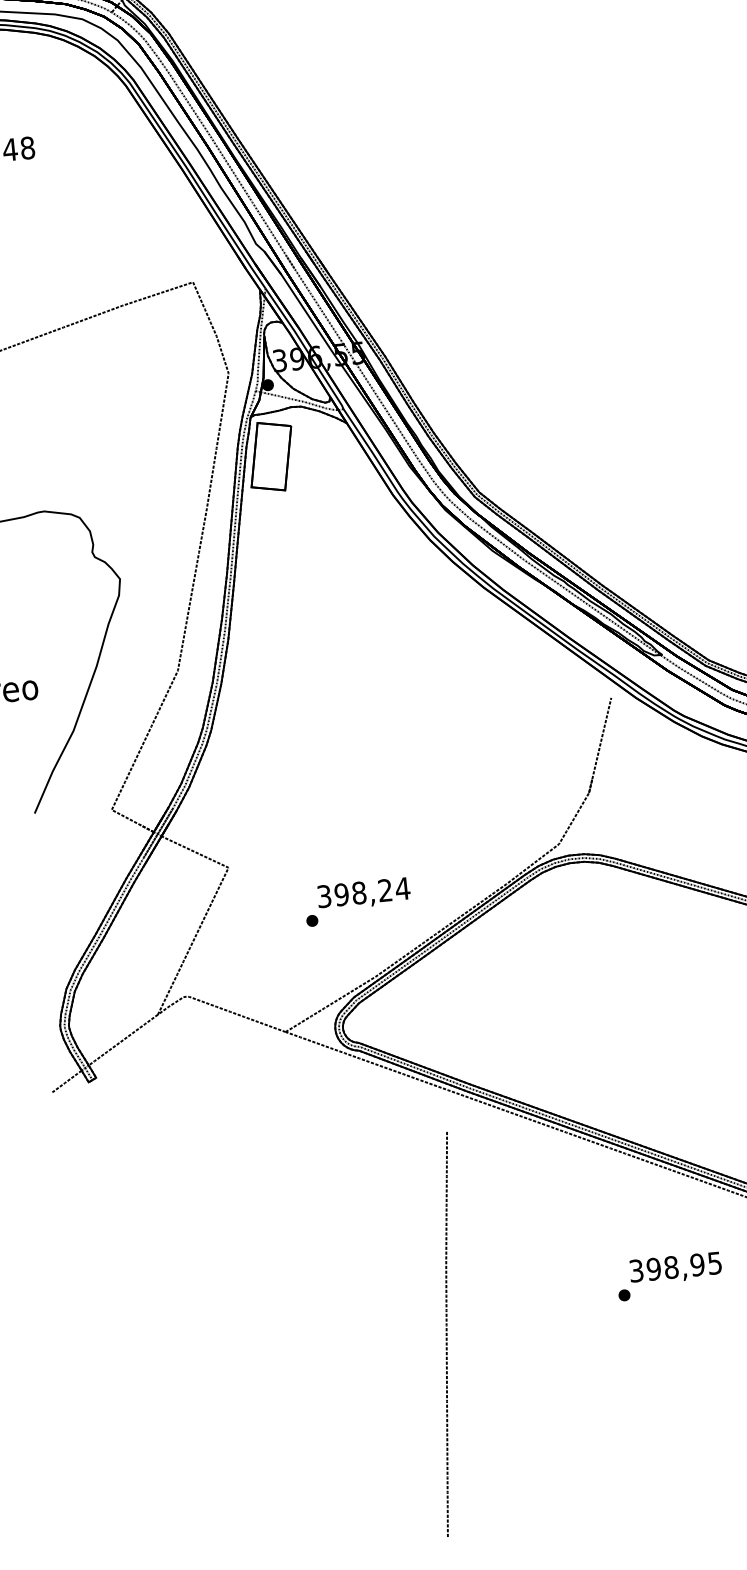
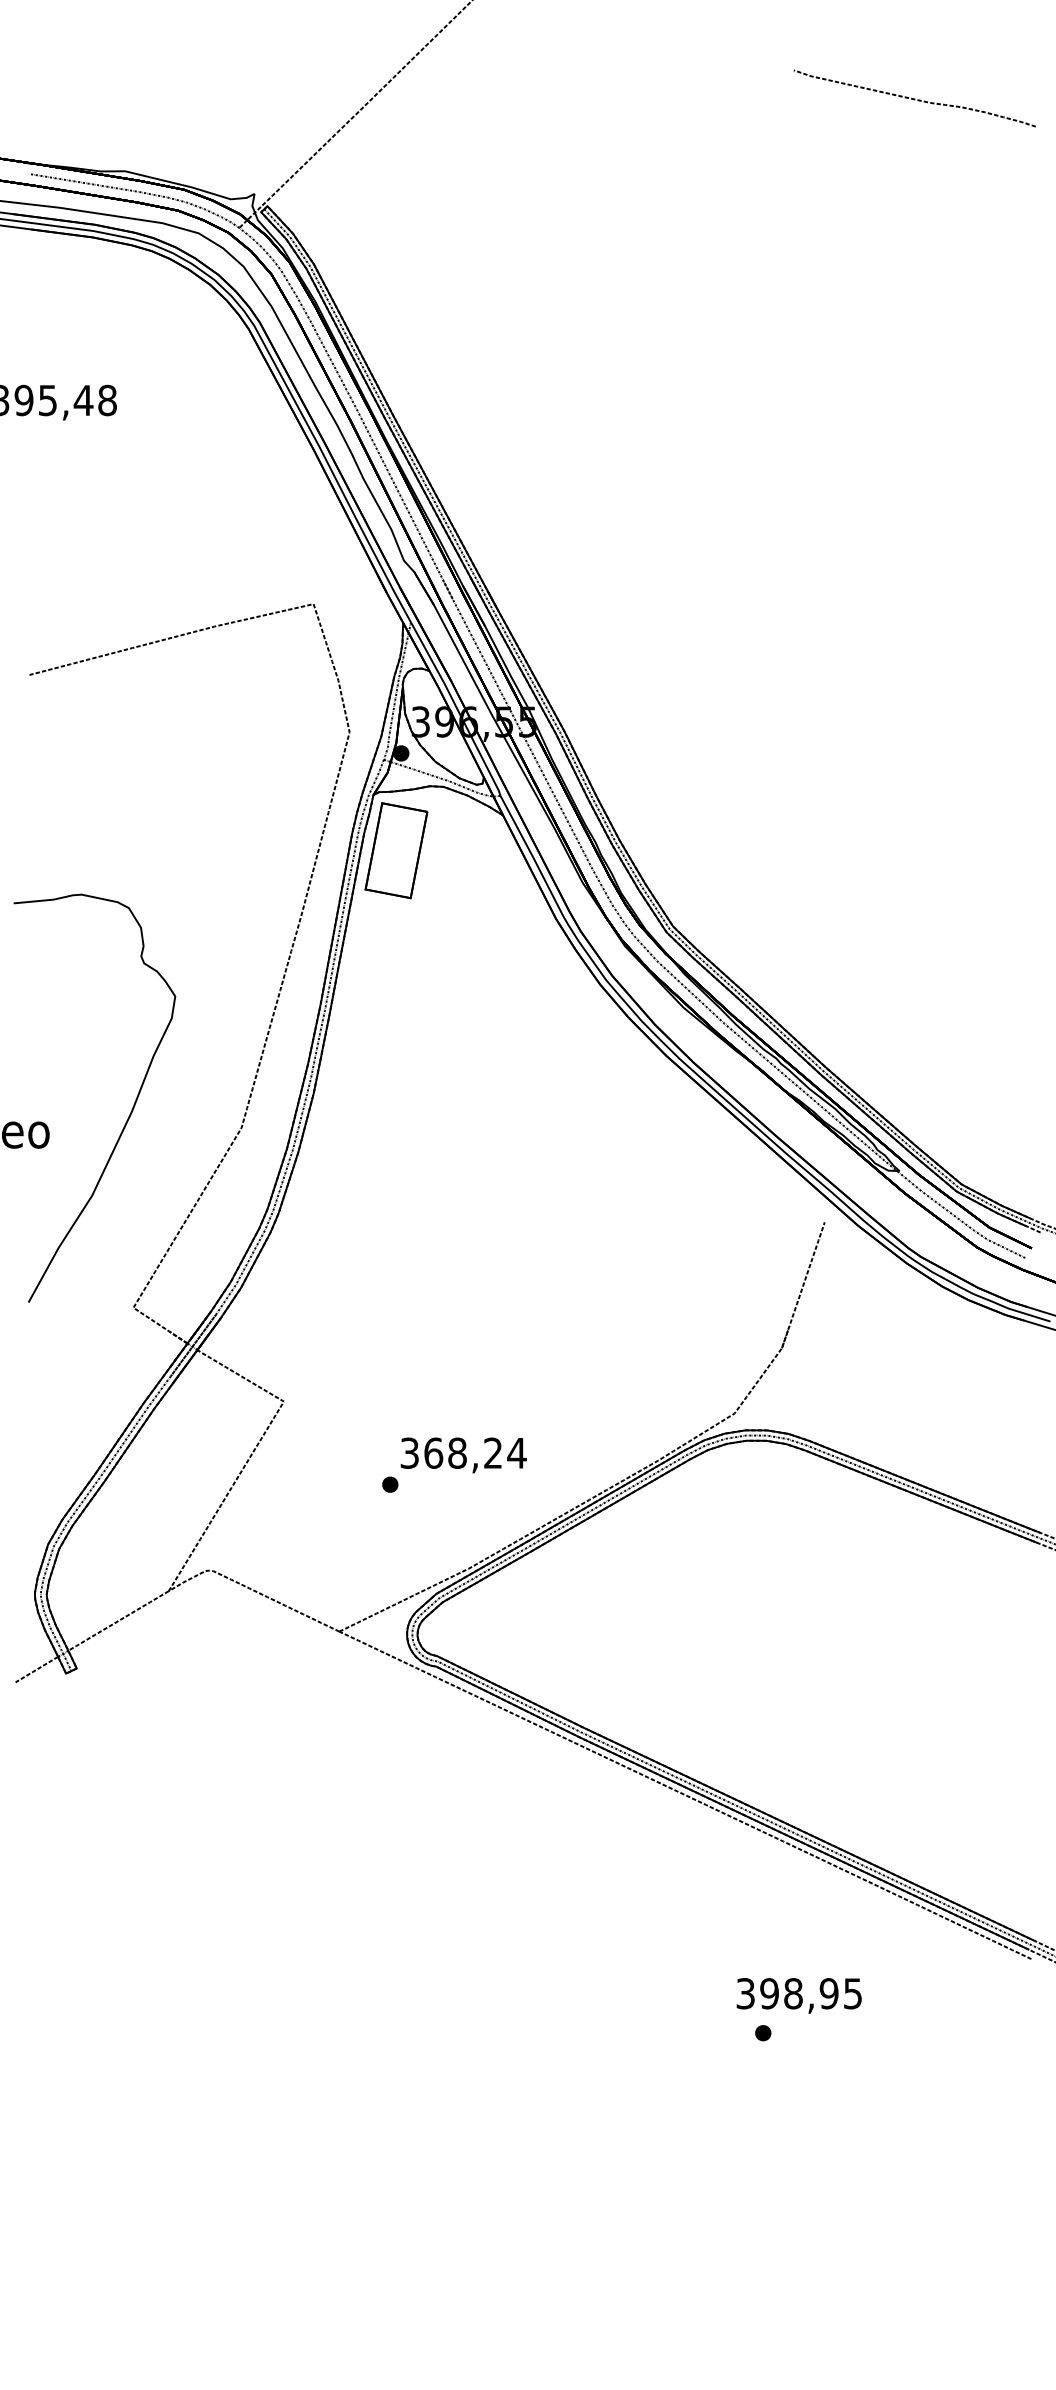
text: (341, 894) -> (433, 1452), 398,24 -> 368,24
text: (675, 1268) -> (798, 1995), moved
curve: (447, 1334) -> (518, 2062), removed

